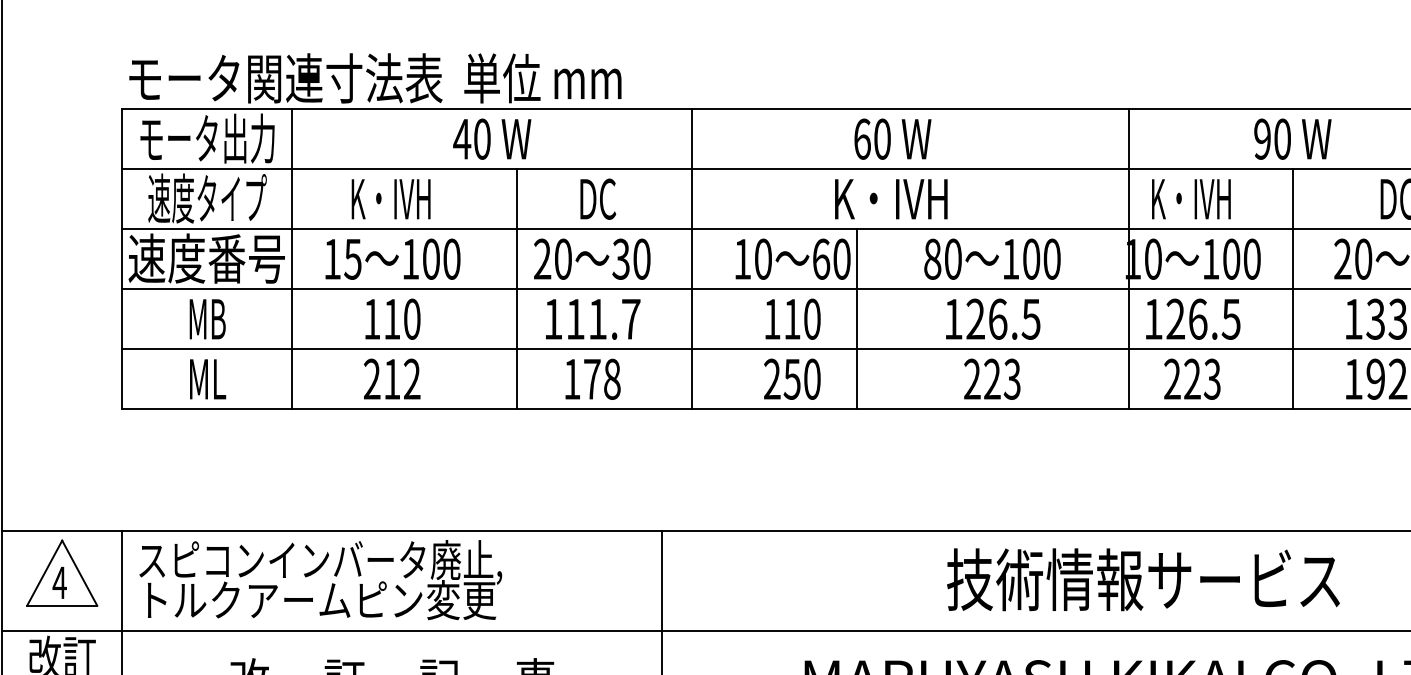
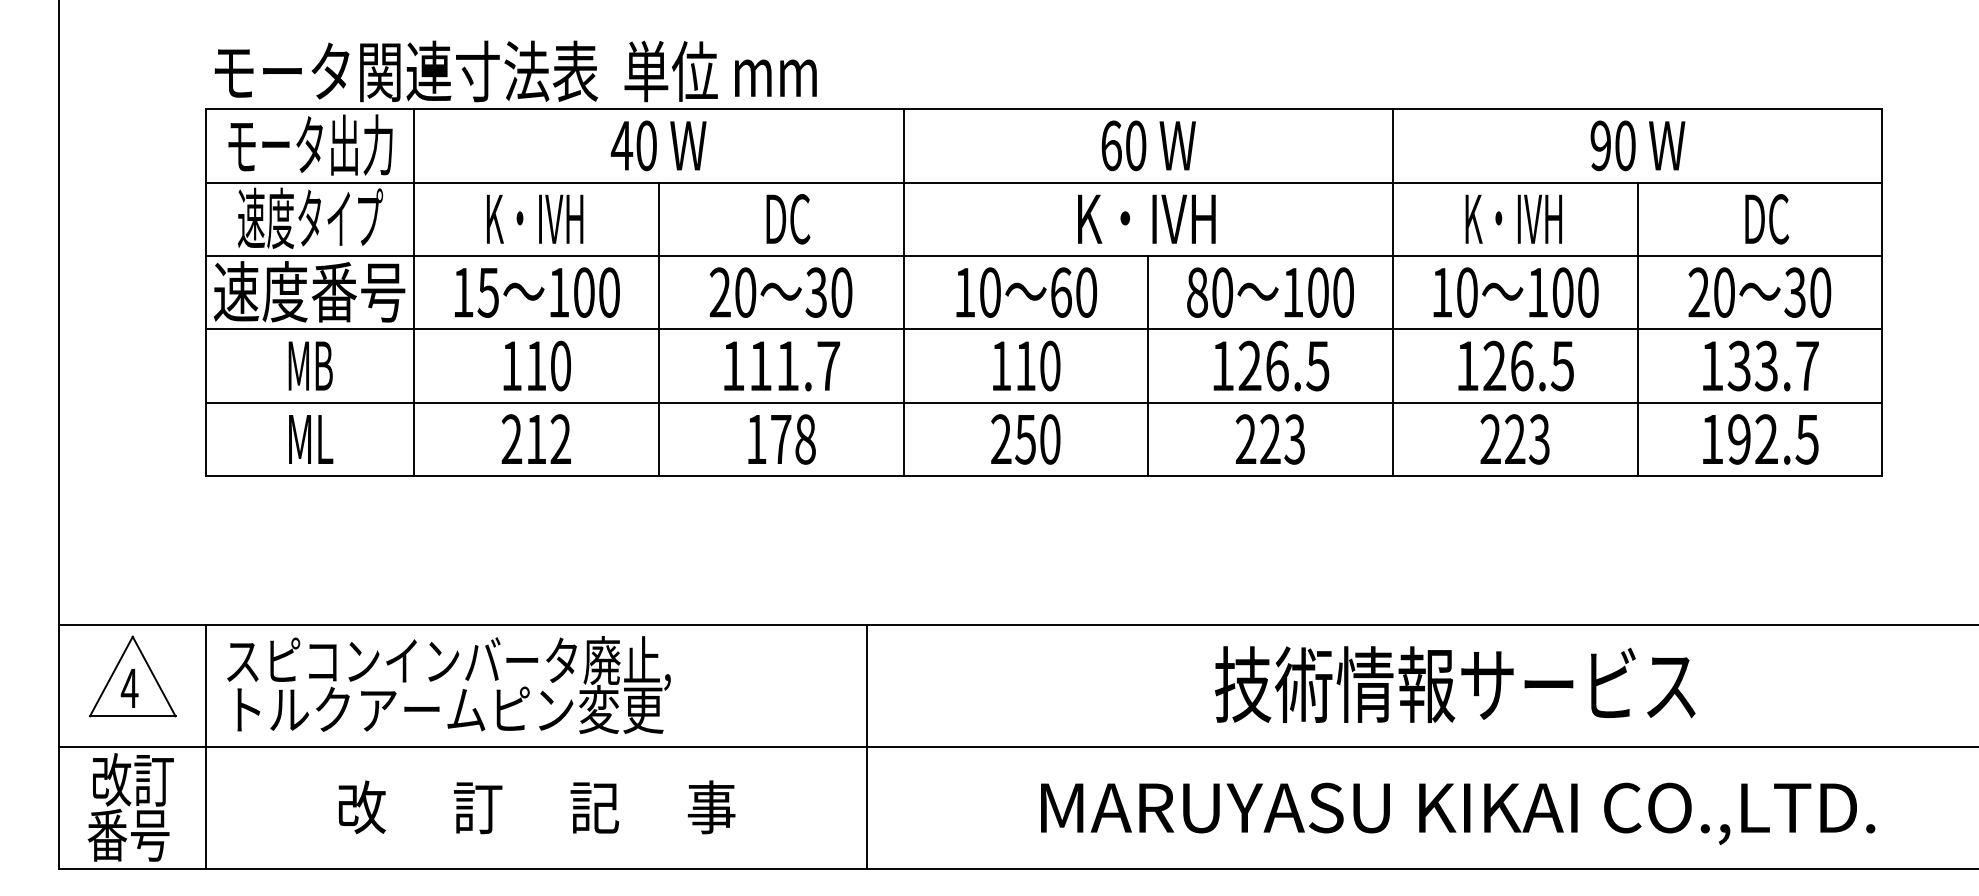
line: (1128, 259) -> (1392, 292), moved
line: (516, 289) -> (658, 329), moved
line: (857, 318) -> (1148, 365), moved

